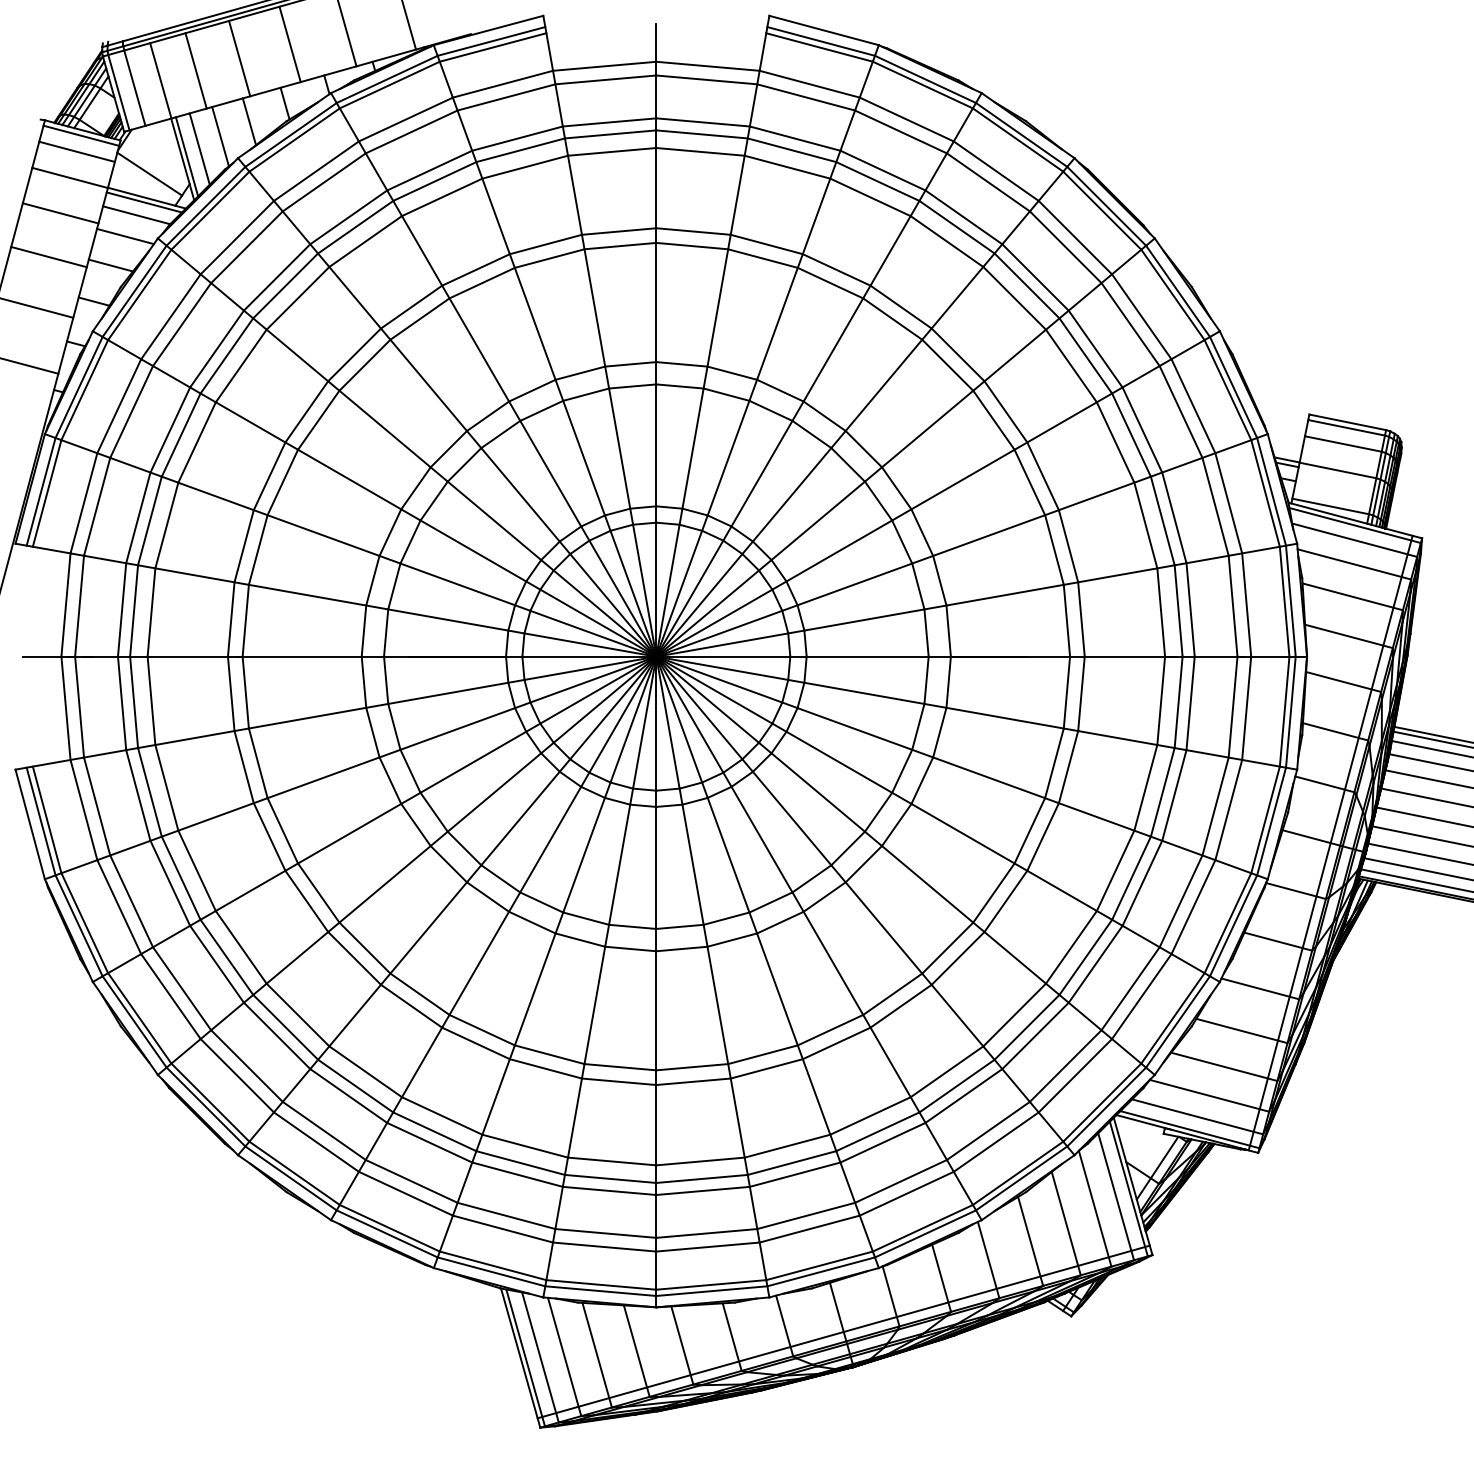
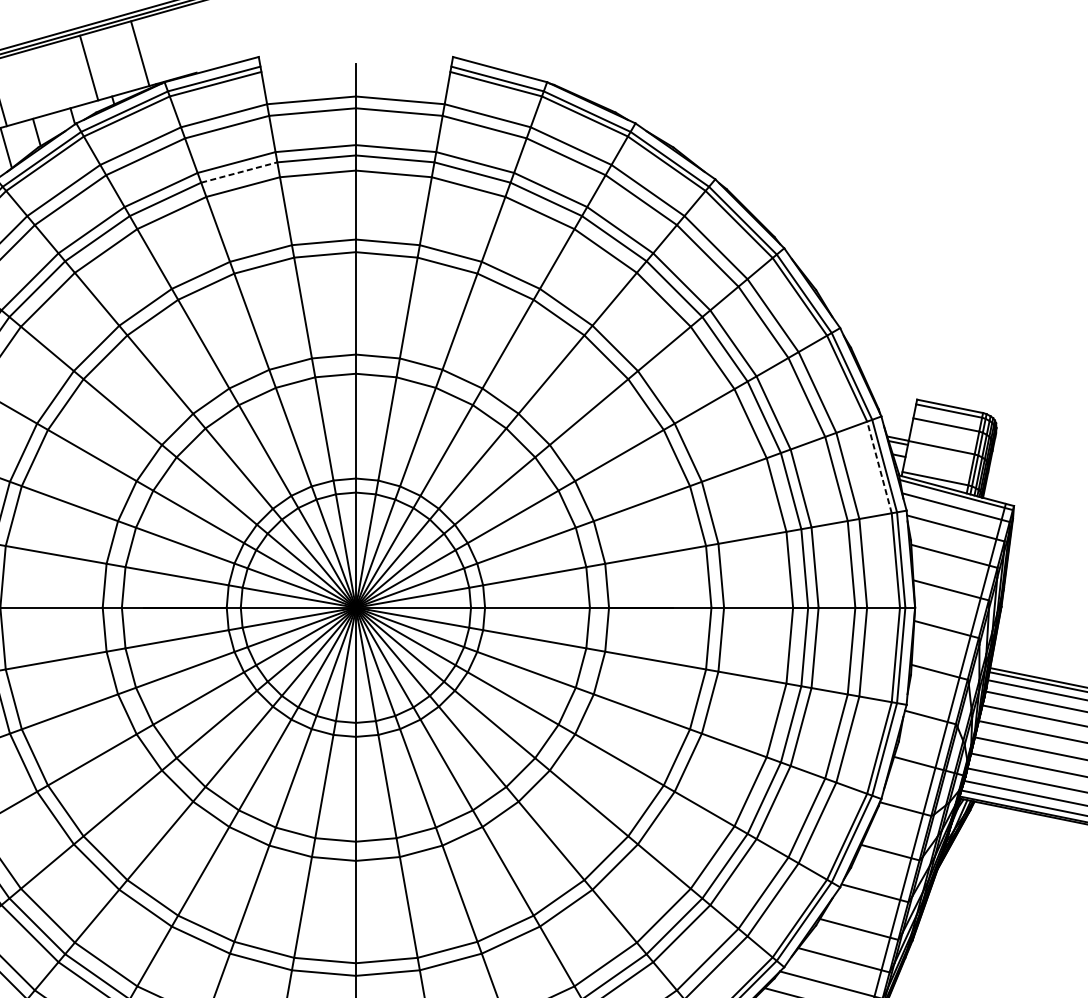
line: (289, 44) -> (40, 81), removed
line: (520, 150) -> (239, 172), solid -> dashed
line: (1265, 492) -> (879, 466), solid -> dashed

